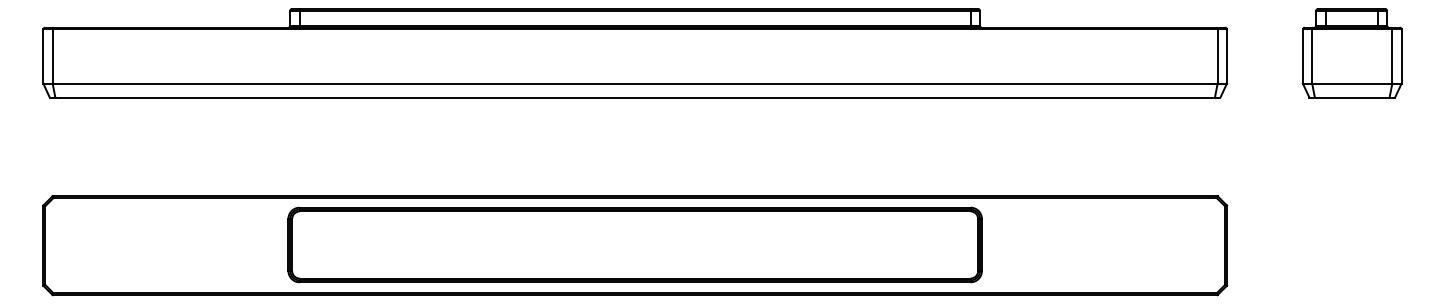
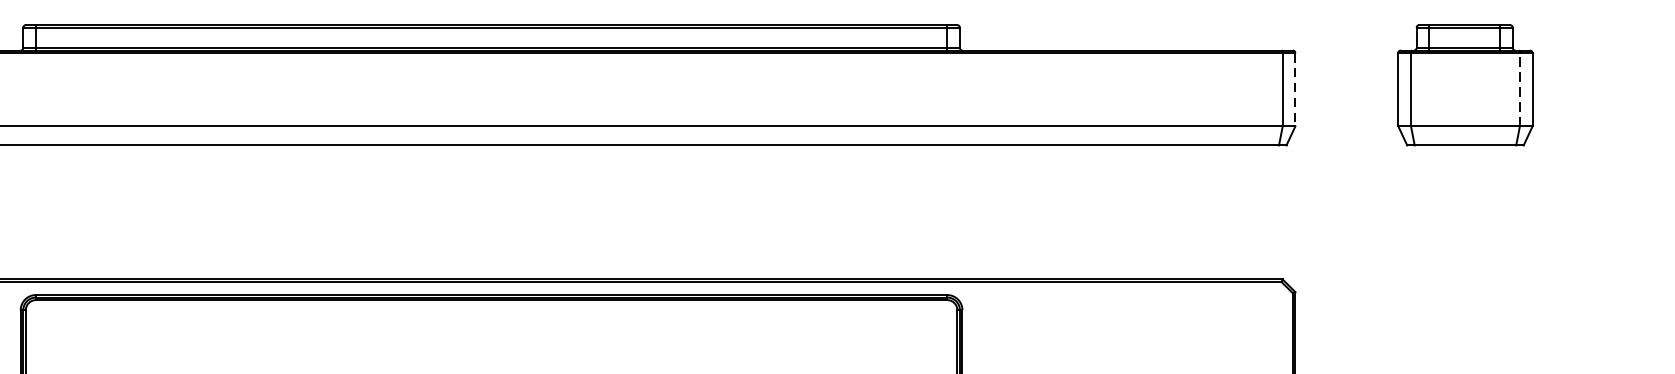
line: (1392, 56) -> (1520, 89), solid -> dashed
line: (1226, 57) -> (1294, 91), solid -> dashed

